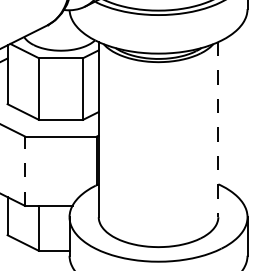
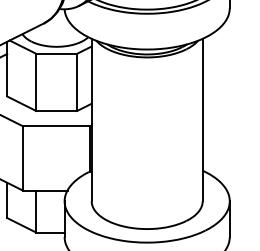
line: (218, 129) -> (202, 119), dashed -> solid
line: (25, 171) -> (23, 158), dashed -> solid

